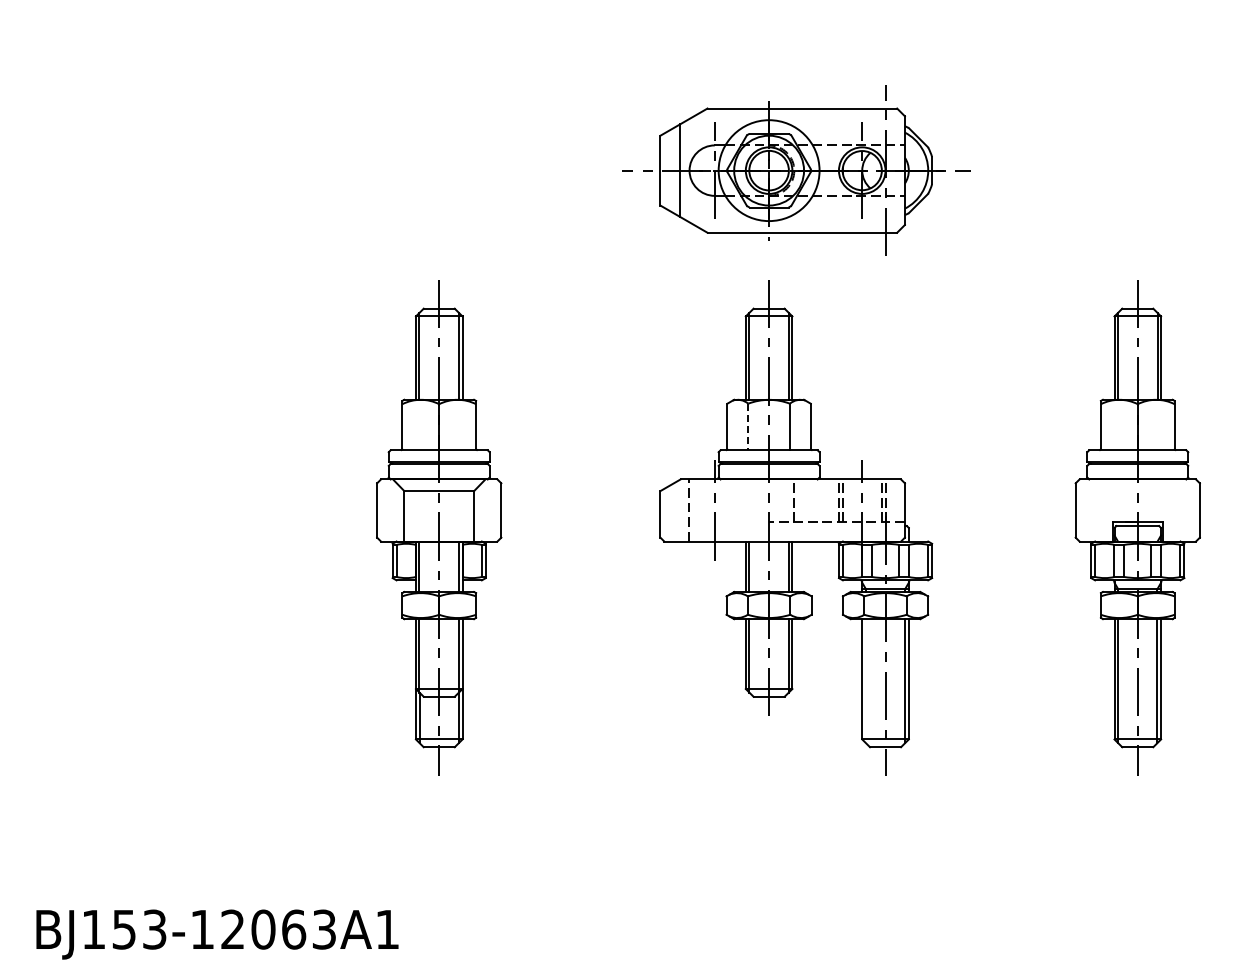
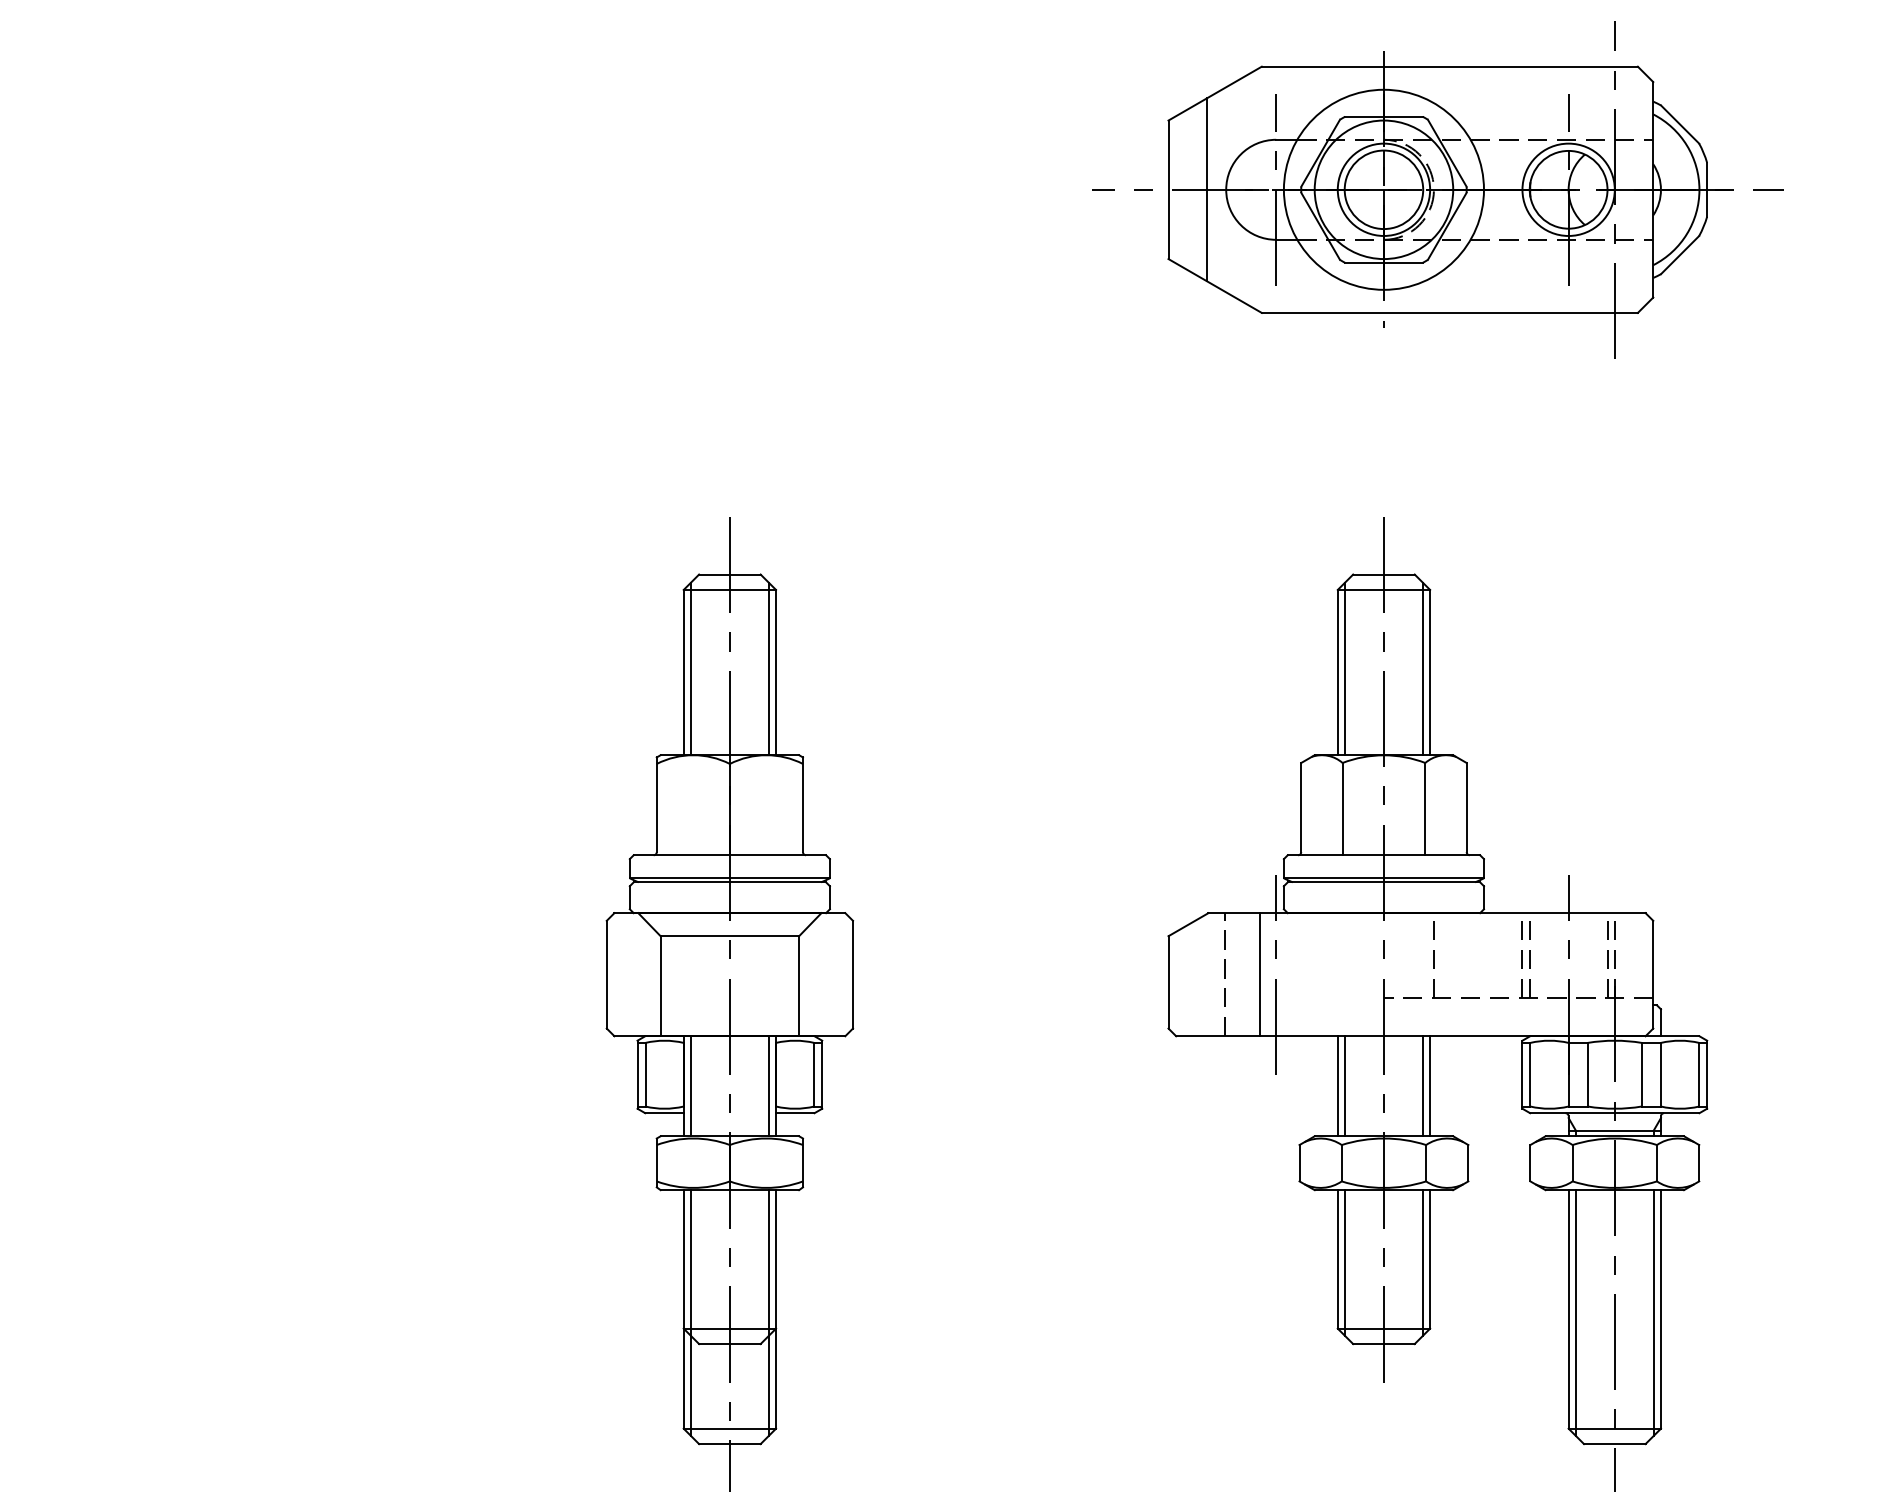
part: (796, 170) -> (1438, 189), moved
line: (748, 427) -> (1343, 810), dashed -> solid
line: (706, 510) -> (1259, 974), added
line: (865, 681) -> (1575, 1313), added

